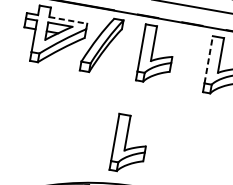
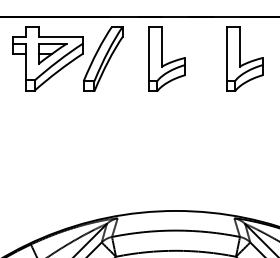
line: (68, 20) -> (61, 37), dashed -> solid
line: (208, 59) -> (226, 53), dashed -> solid
part: (129, 144) -> (154, 164), removed

